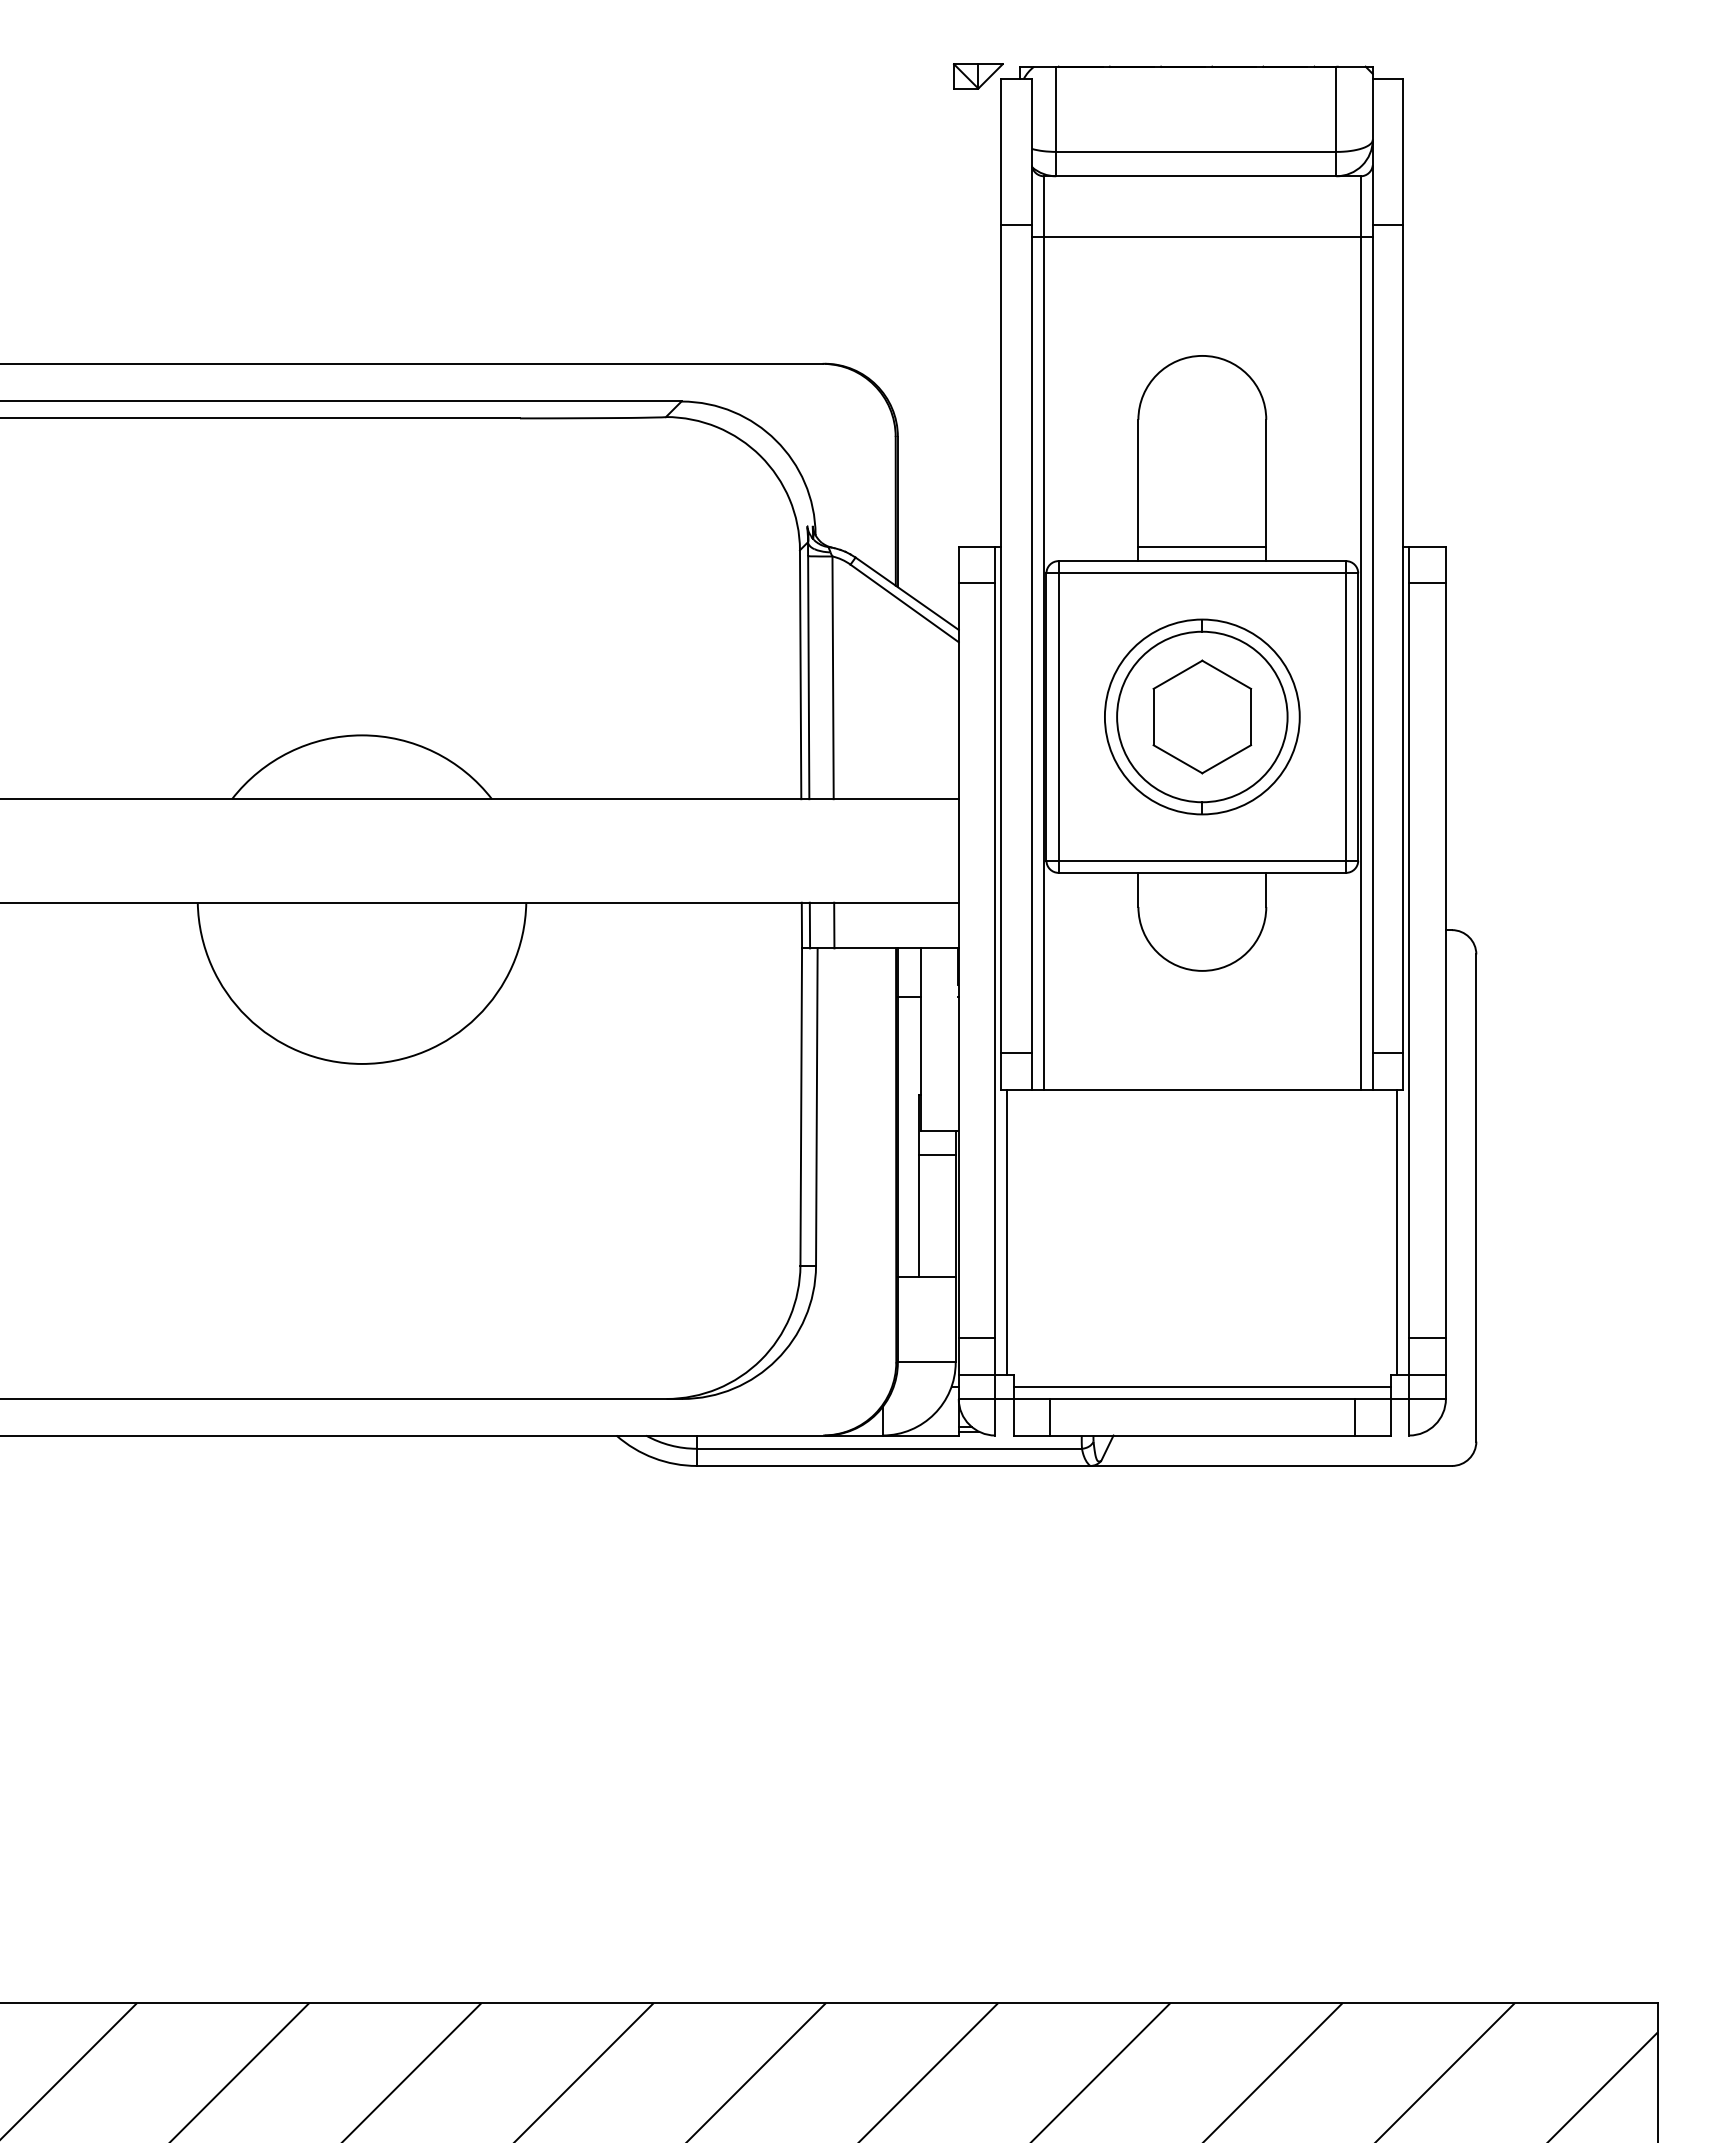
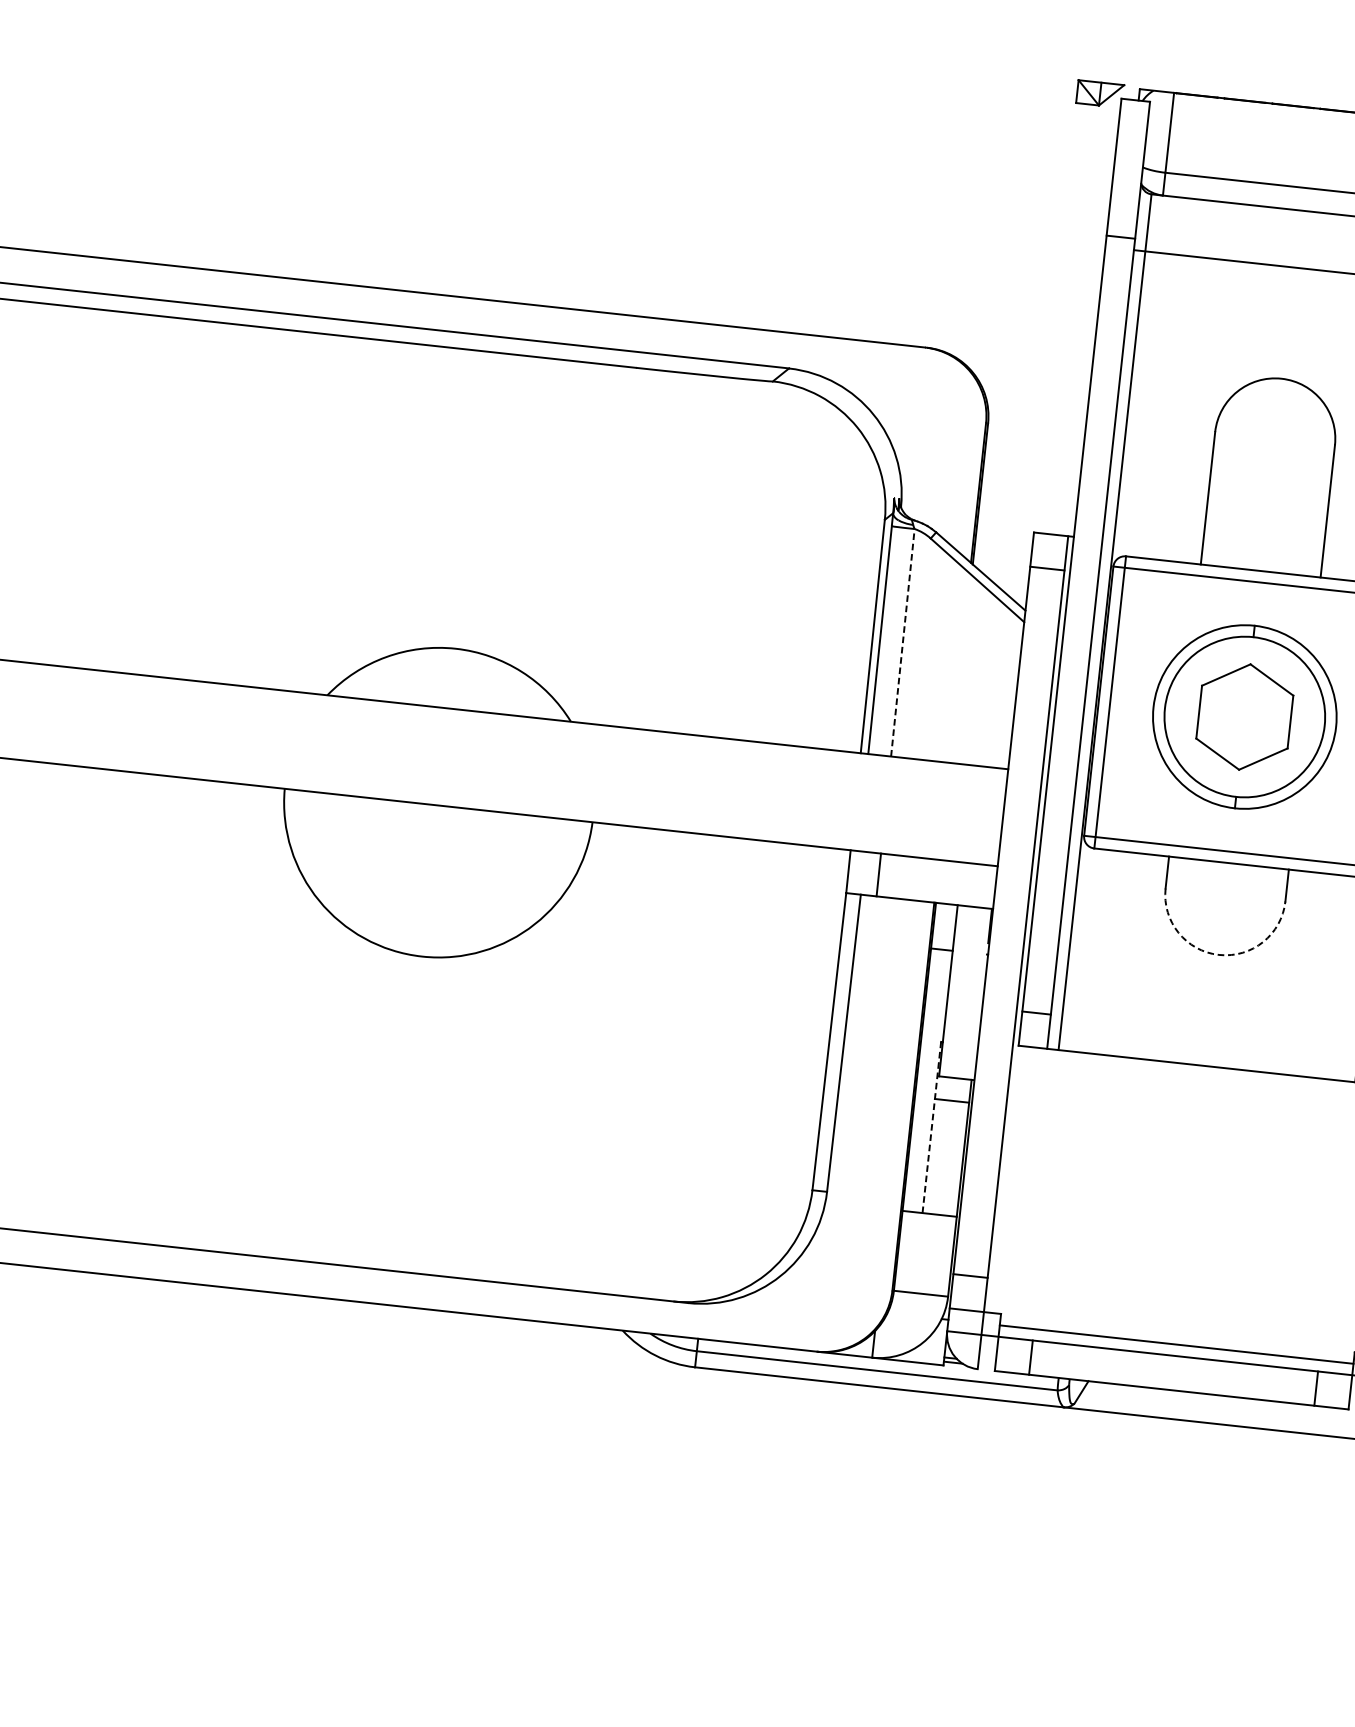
line: (1202, 546) -> (1262, 557), removed
line: (833, 677) -> (903, 642), solid -> dashed
line: (809, 925) -> (855, 872), removed
arc: (1202, 970) -> (1219, 954), solid -> dashed
line: (919, 1185) -> (932, 1127), solid -> dashed
line: (1007, 1231) -> (1009, 1179), removed

